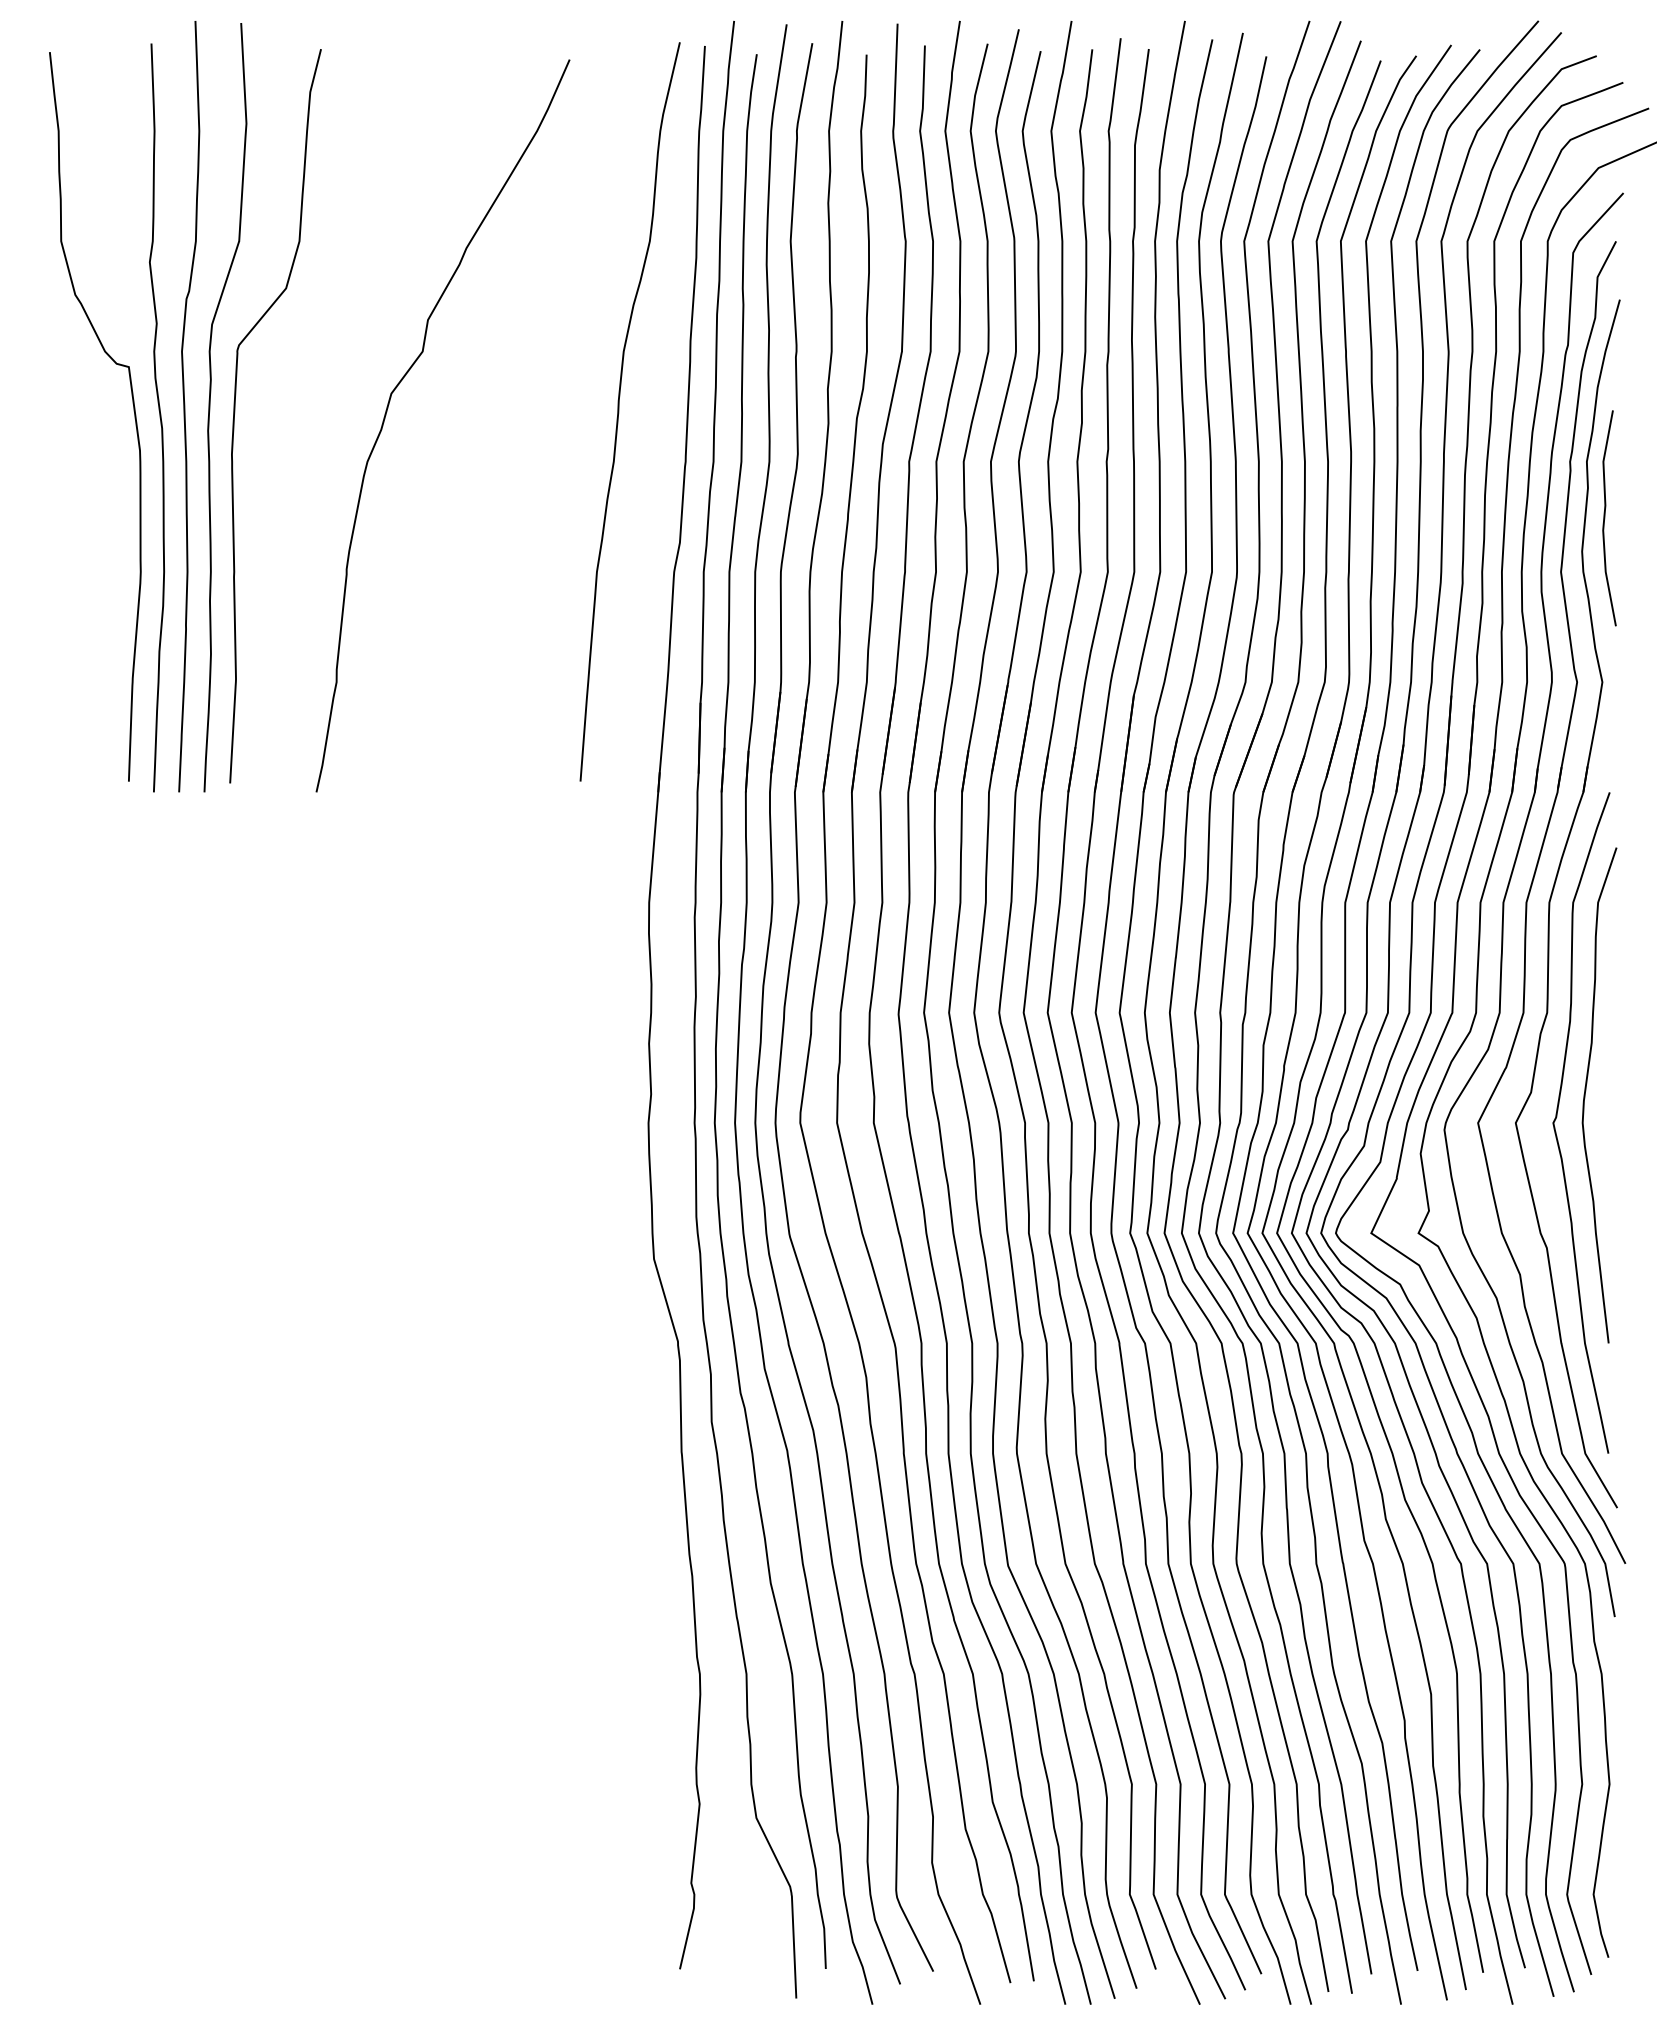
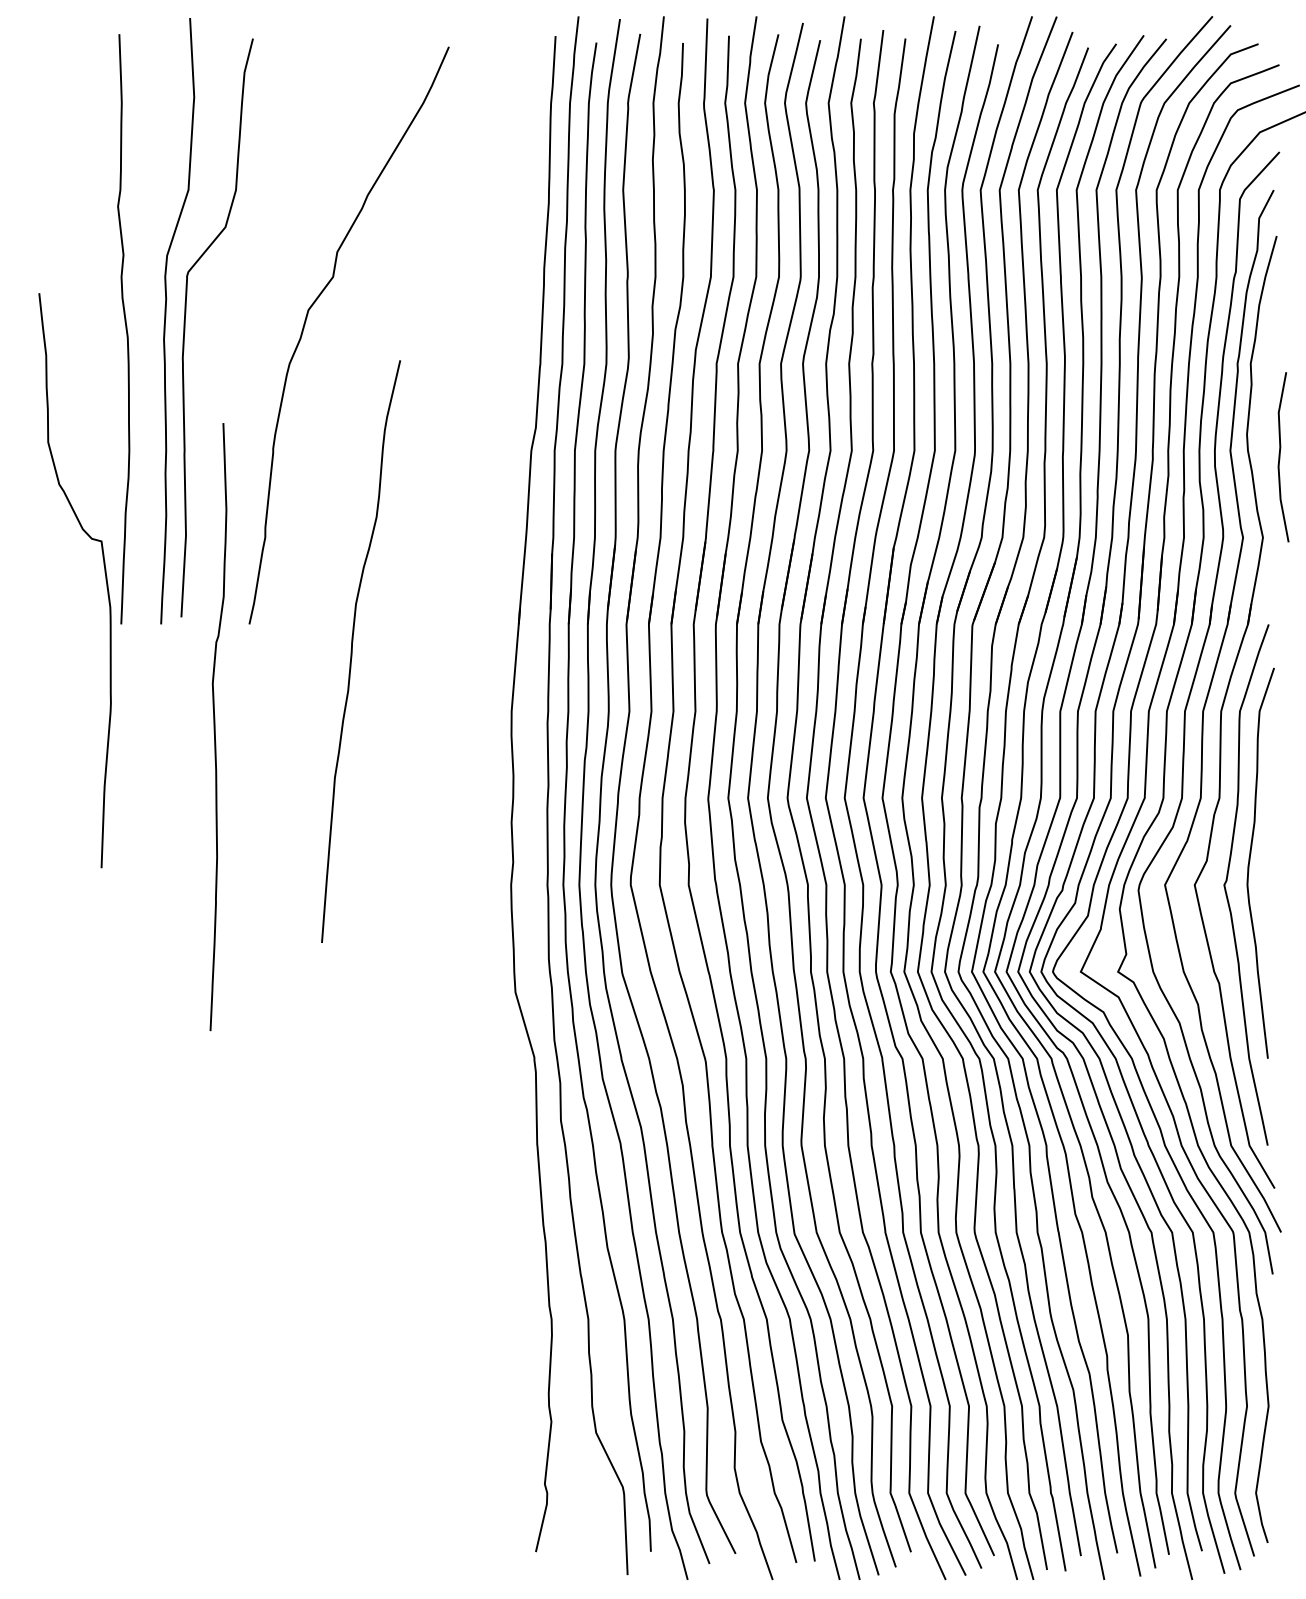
curve: (185, 406) -> (215, 726), moved
curve: (133, 411) -> (105, 576), moved
curve: (619, 411) -> (352, 651), moved
curve: (1605, 518) -> (1280, 457), moved

